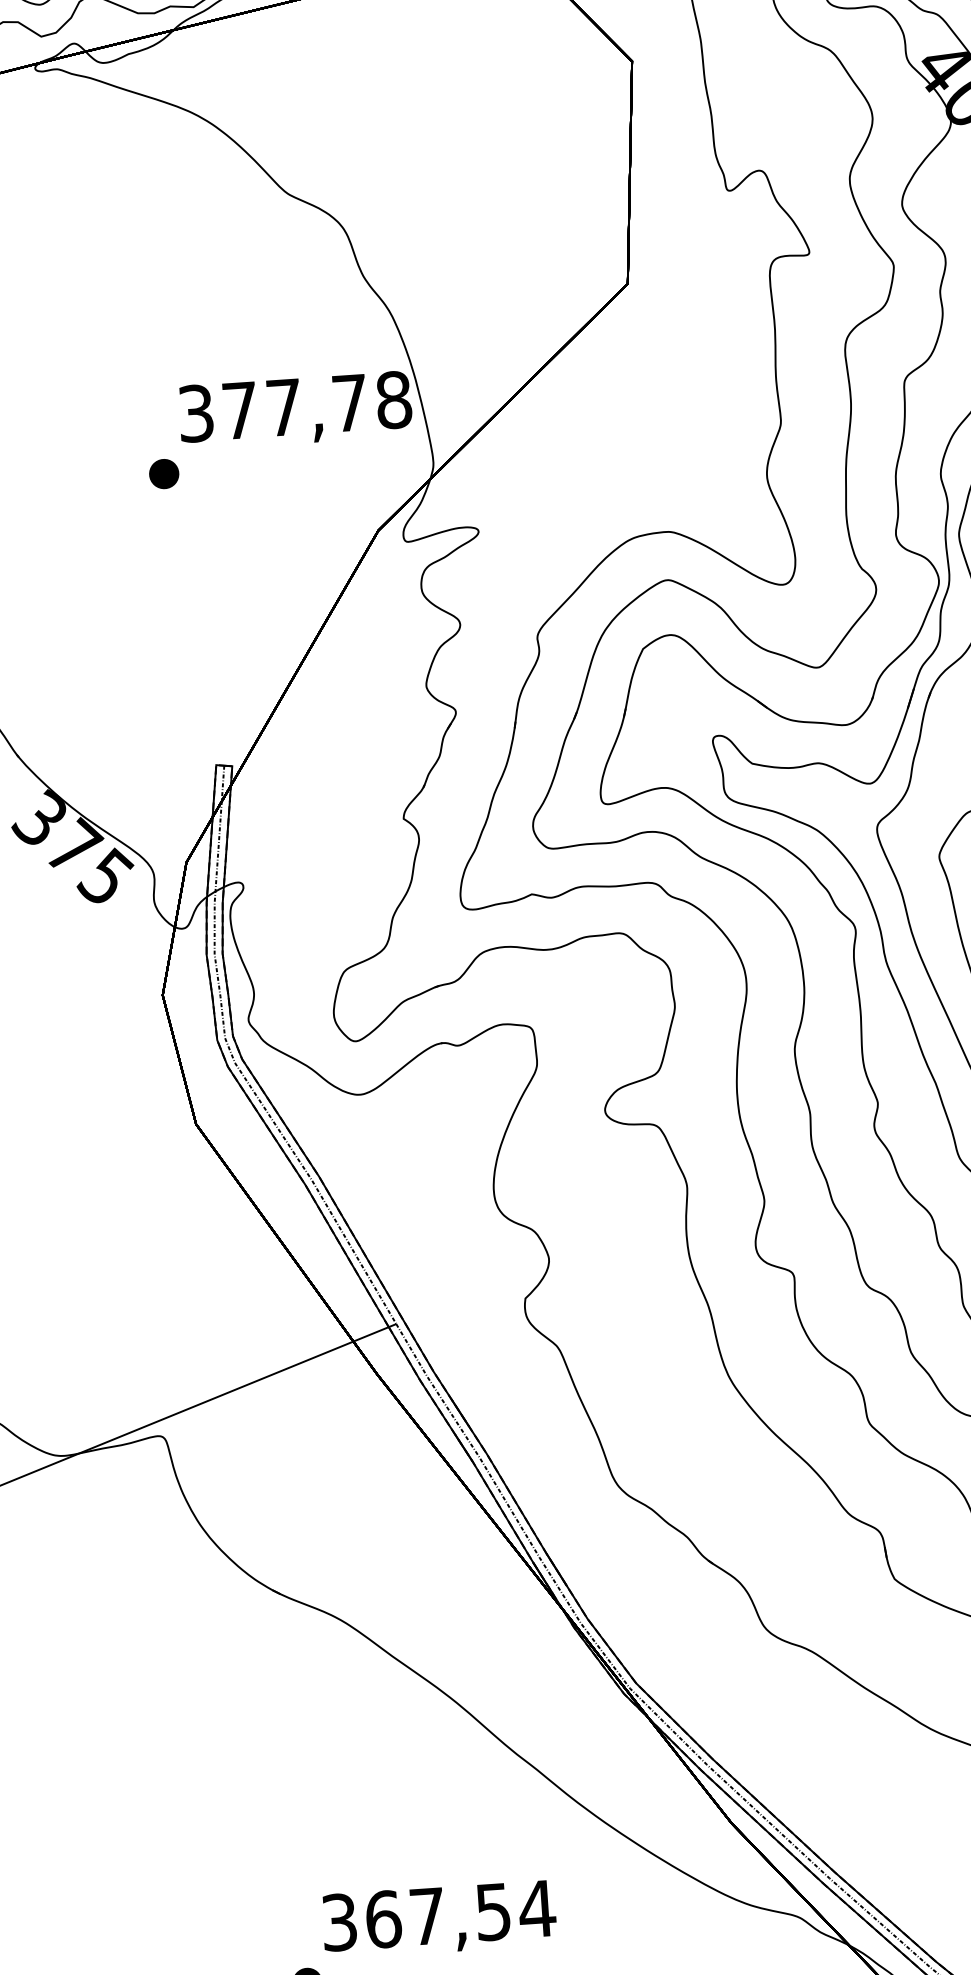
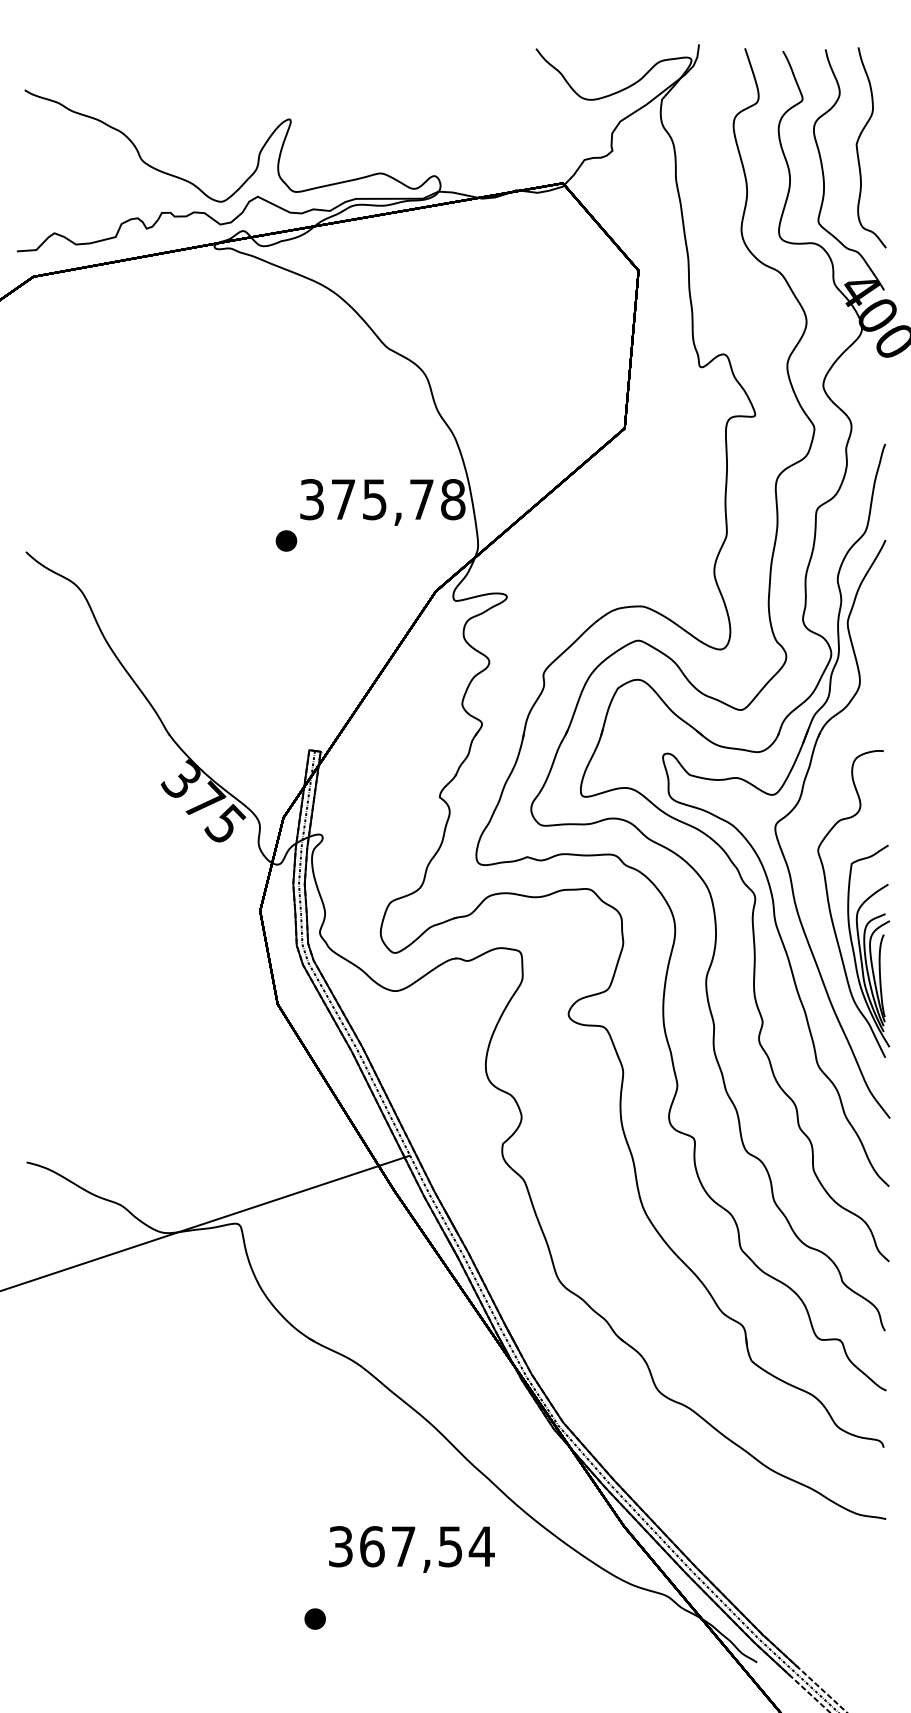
text: (283, 407) -> (374, 499), 377,78 -> 375,78
text: (438, 1919) -> (411, 1549), moved

